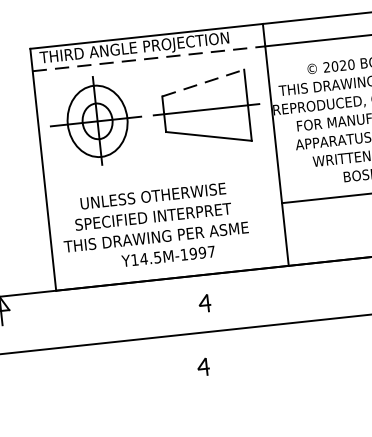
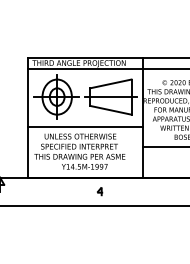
line: (150, 59) -> (86, 69), dashed -> solid
line: (204, 82) -> (111, 83), dashed -> solid
line: (161, 174) -> (85, 126), added
part: (204, 366) -> (96, 222), removed

